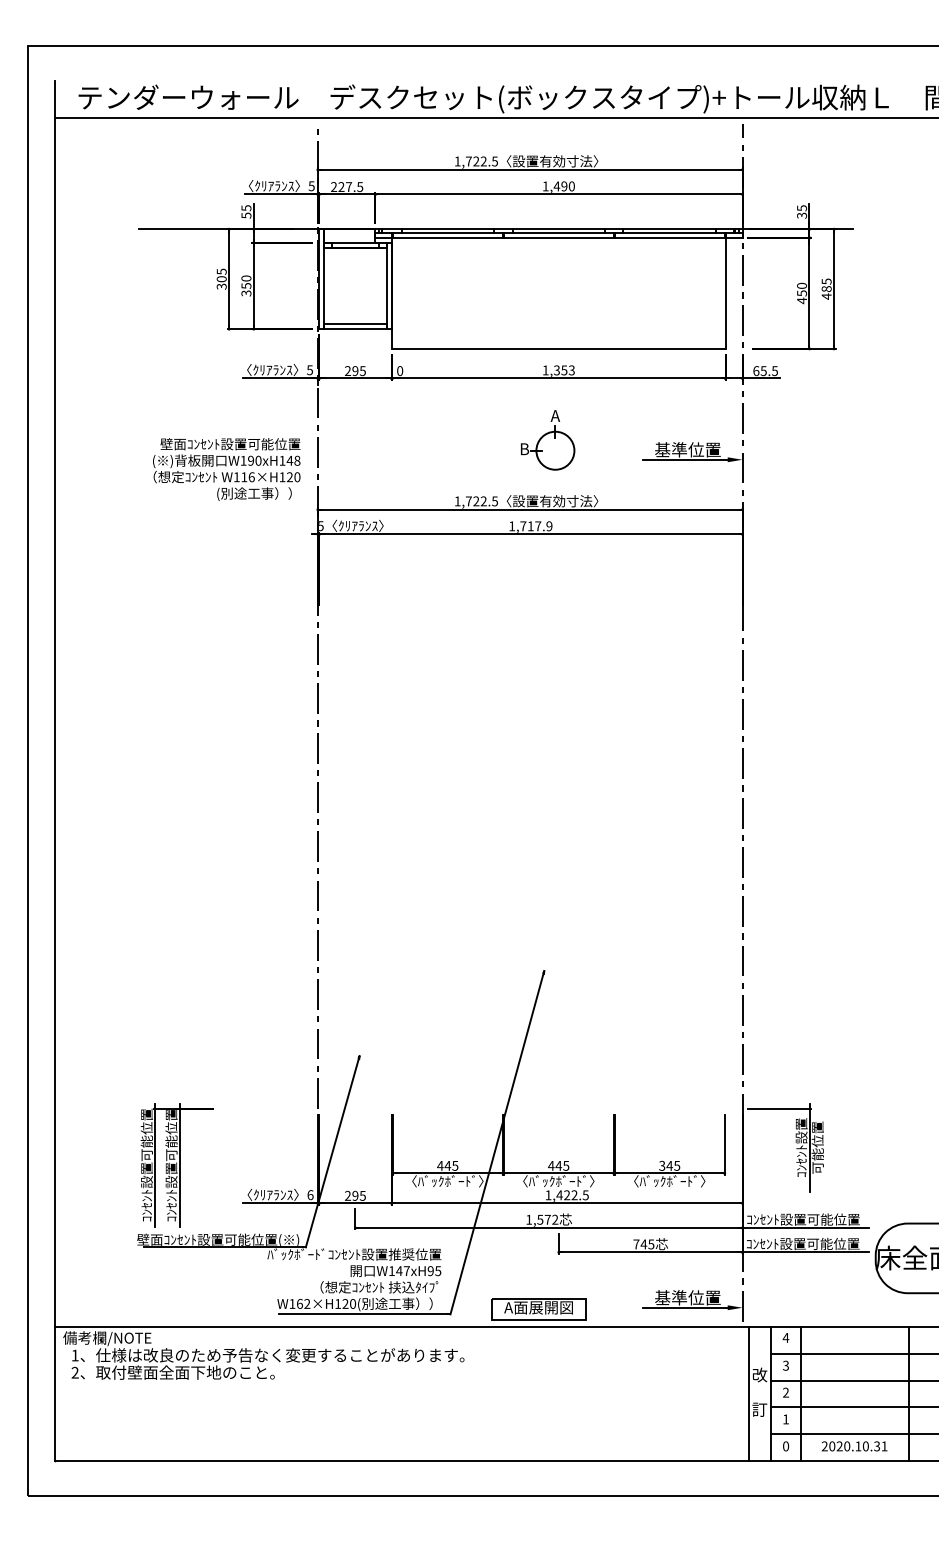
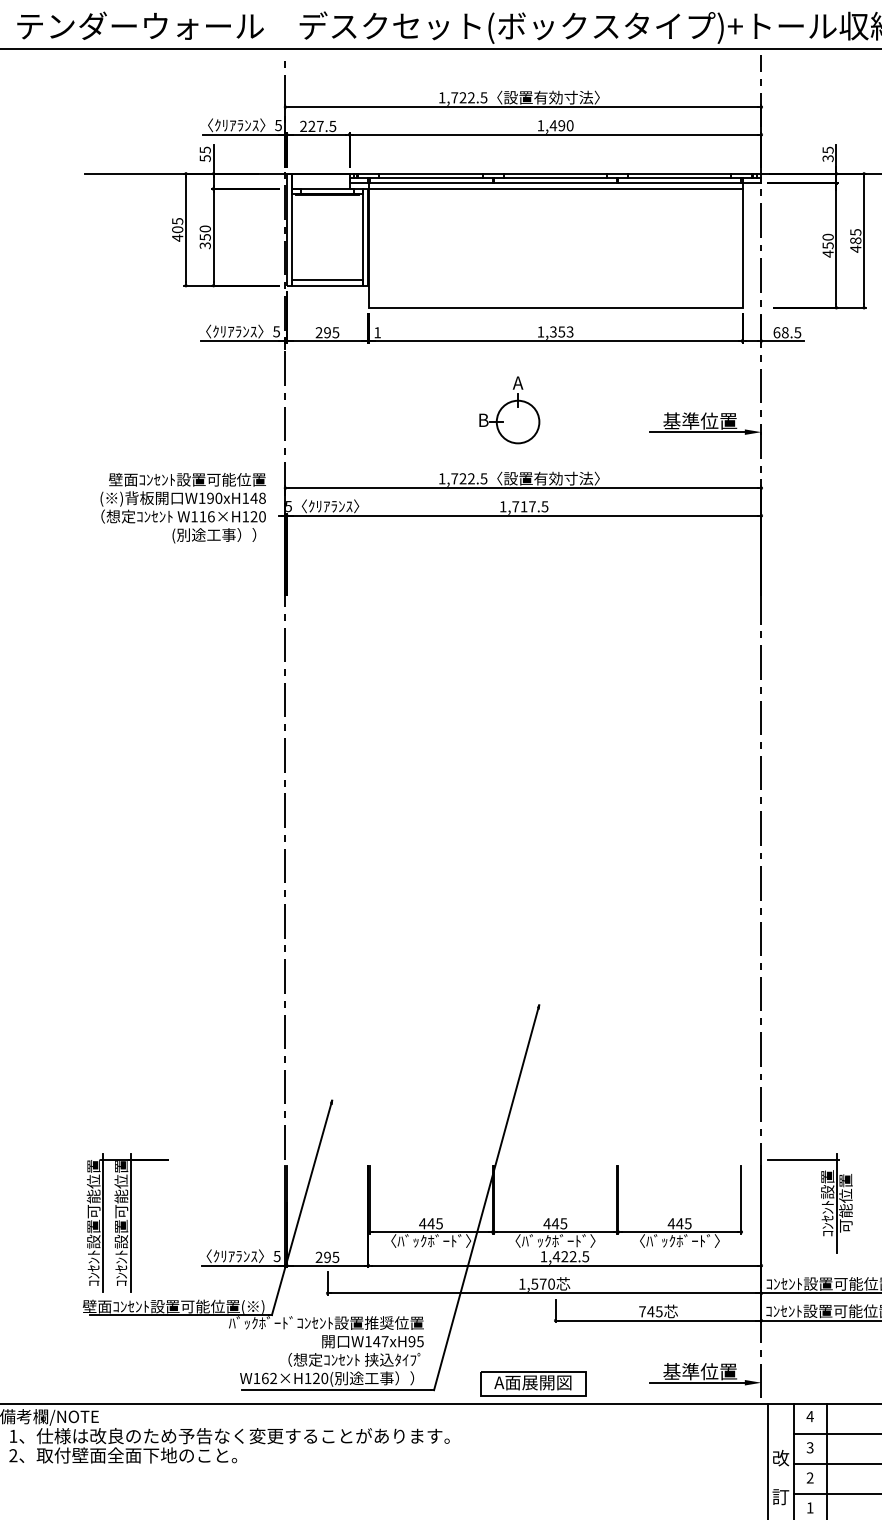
line: (558, 242) -> (555, 188), added
text: (221, 286) -> (177, 237), 305 -> 405
text: (763, 370) -> (784, 332), 65.5 -> 68.5
text: (400, 371) -> (378, 333), 0 -> 1
part: (548, 440) -> (510, 410), moved
text: (226, 469) -> (182, 508), moved
text: (549, 526) -> (545, 506), 1,717.9 -> 1,717.5
text: (661, 1165) -> (670, 1223), 345 -> 445
text: (310, 1195) -> (277, 1256), 6 -> 5
text: (555, 1219) -> (551, 1283), 1,572 -> 1,570

